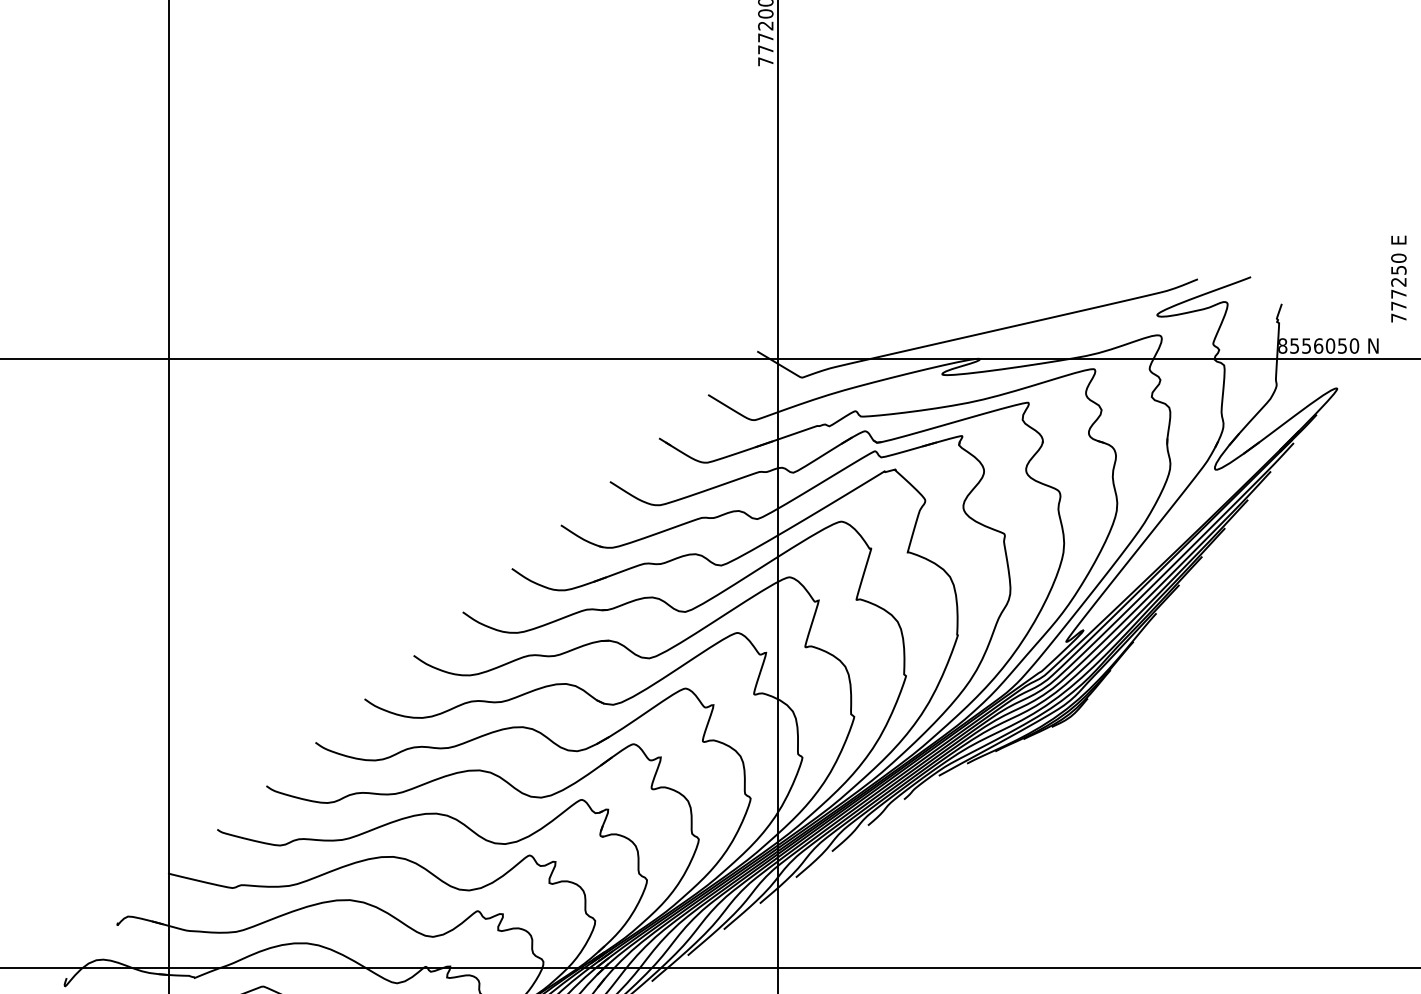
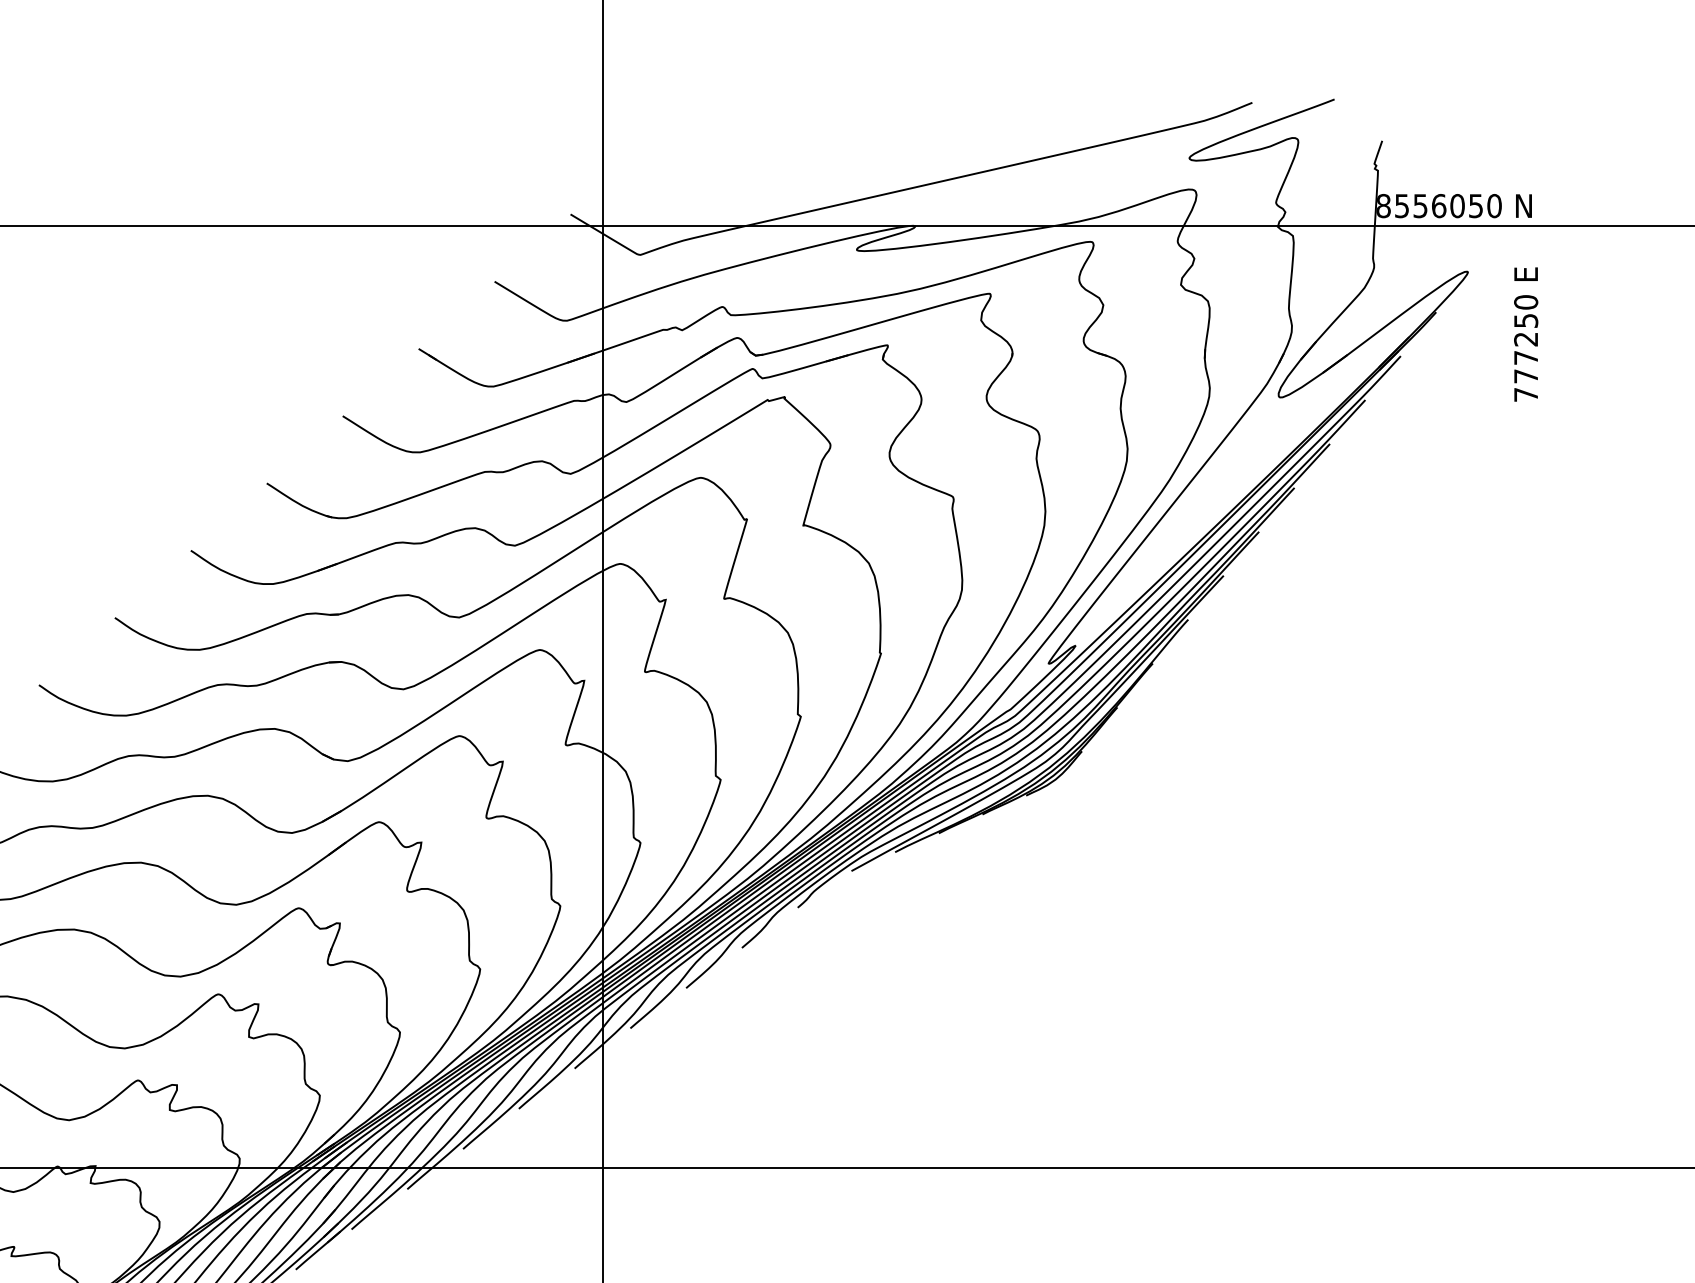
text: (1398, 278) -> (1525, 333), moved

